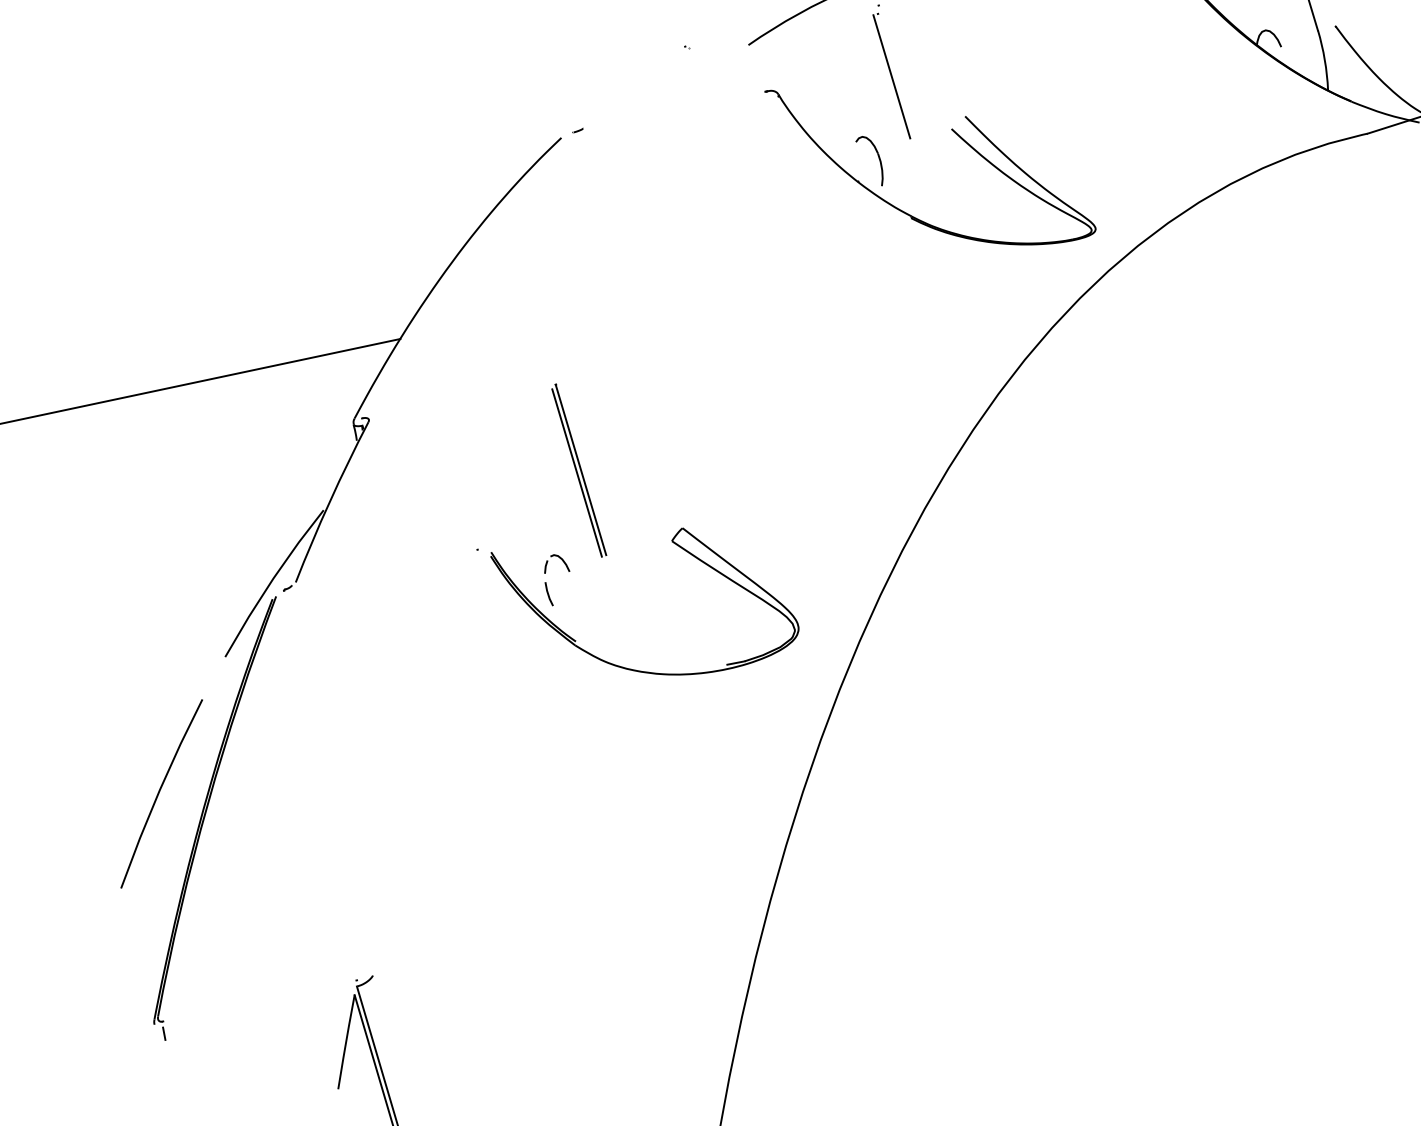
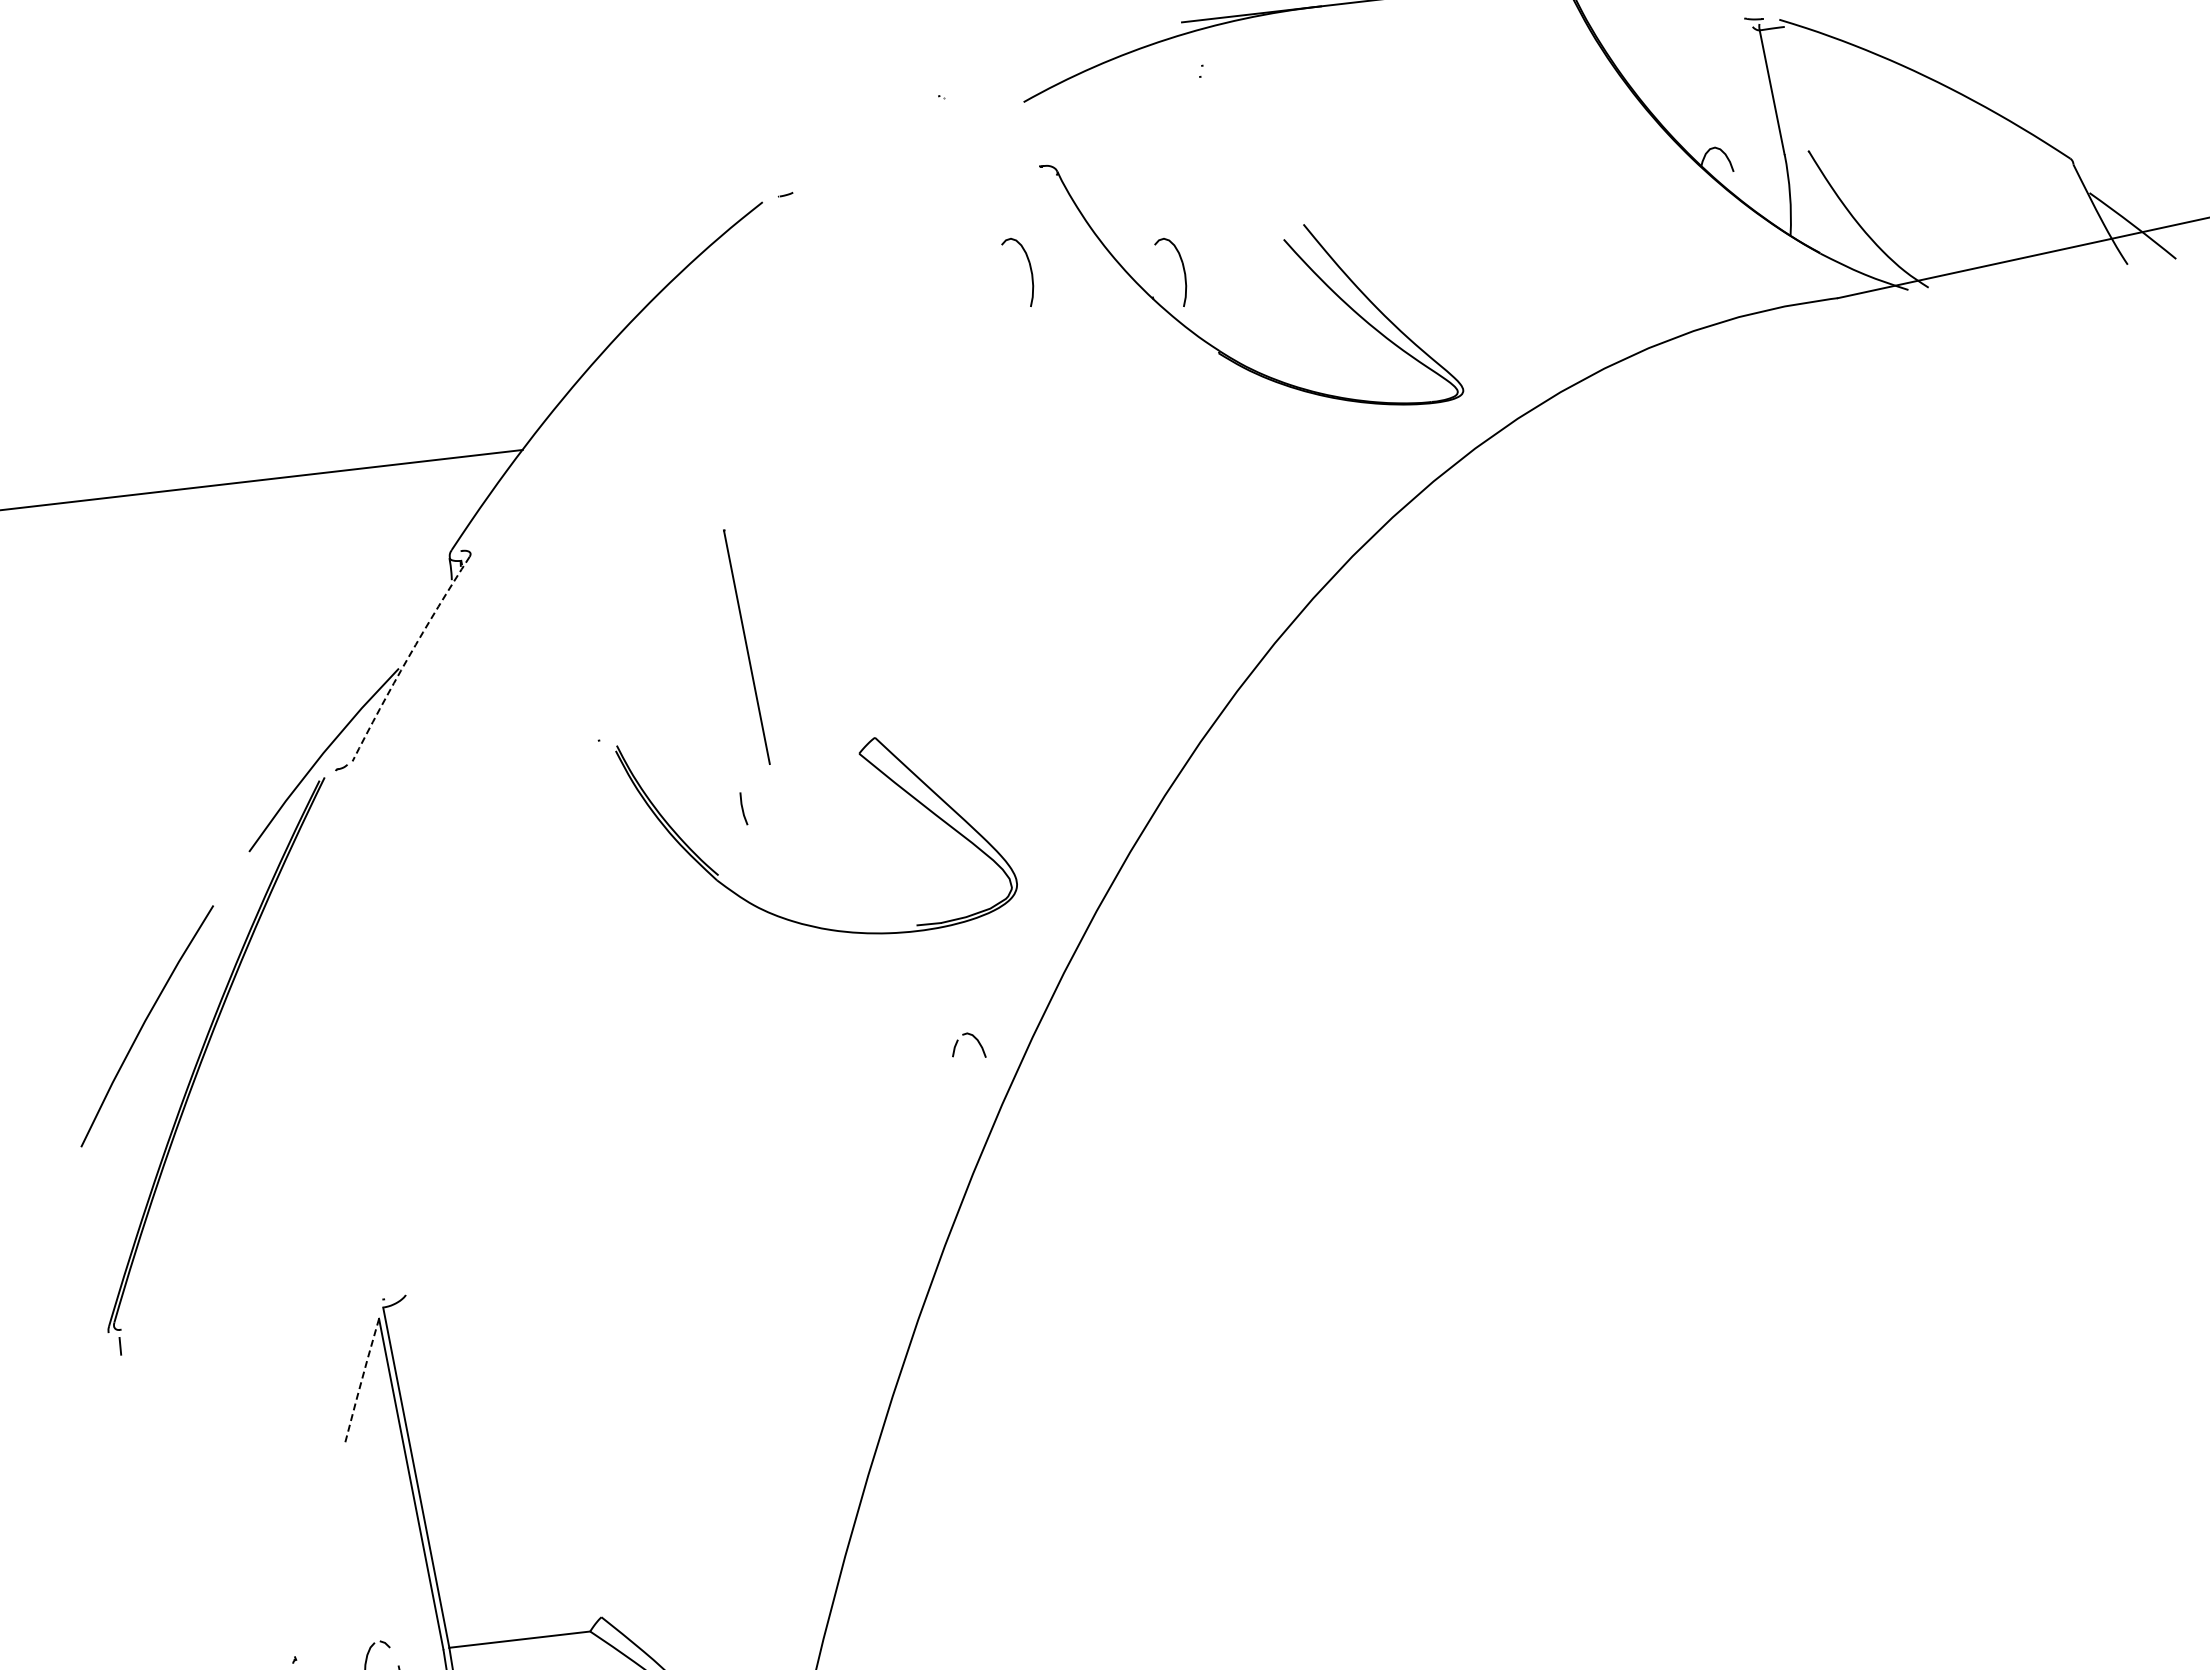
line: (891, 76) -> (1210, 162), removed
part: (764, 167) -> (1029, 267), added
line: (576, 472) -> (740, 650), removed
arc: (330, 501) -> (408, 657), solid -> dashed
part: (559, 558) -> (974, 1038), moved
line: (548, 593) -> (743, 808), moved
line: (345, 1042) -> (361, 1380), solid -> dashed

